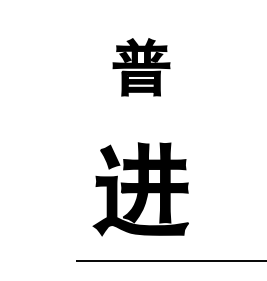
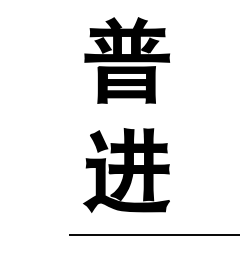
part: (141, 67) -> (127, 60), size x1.67

